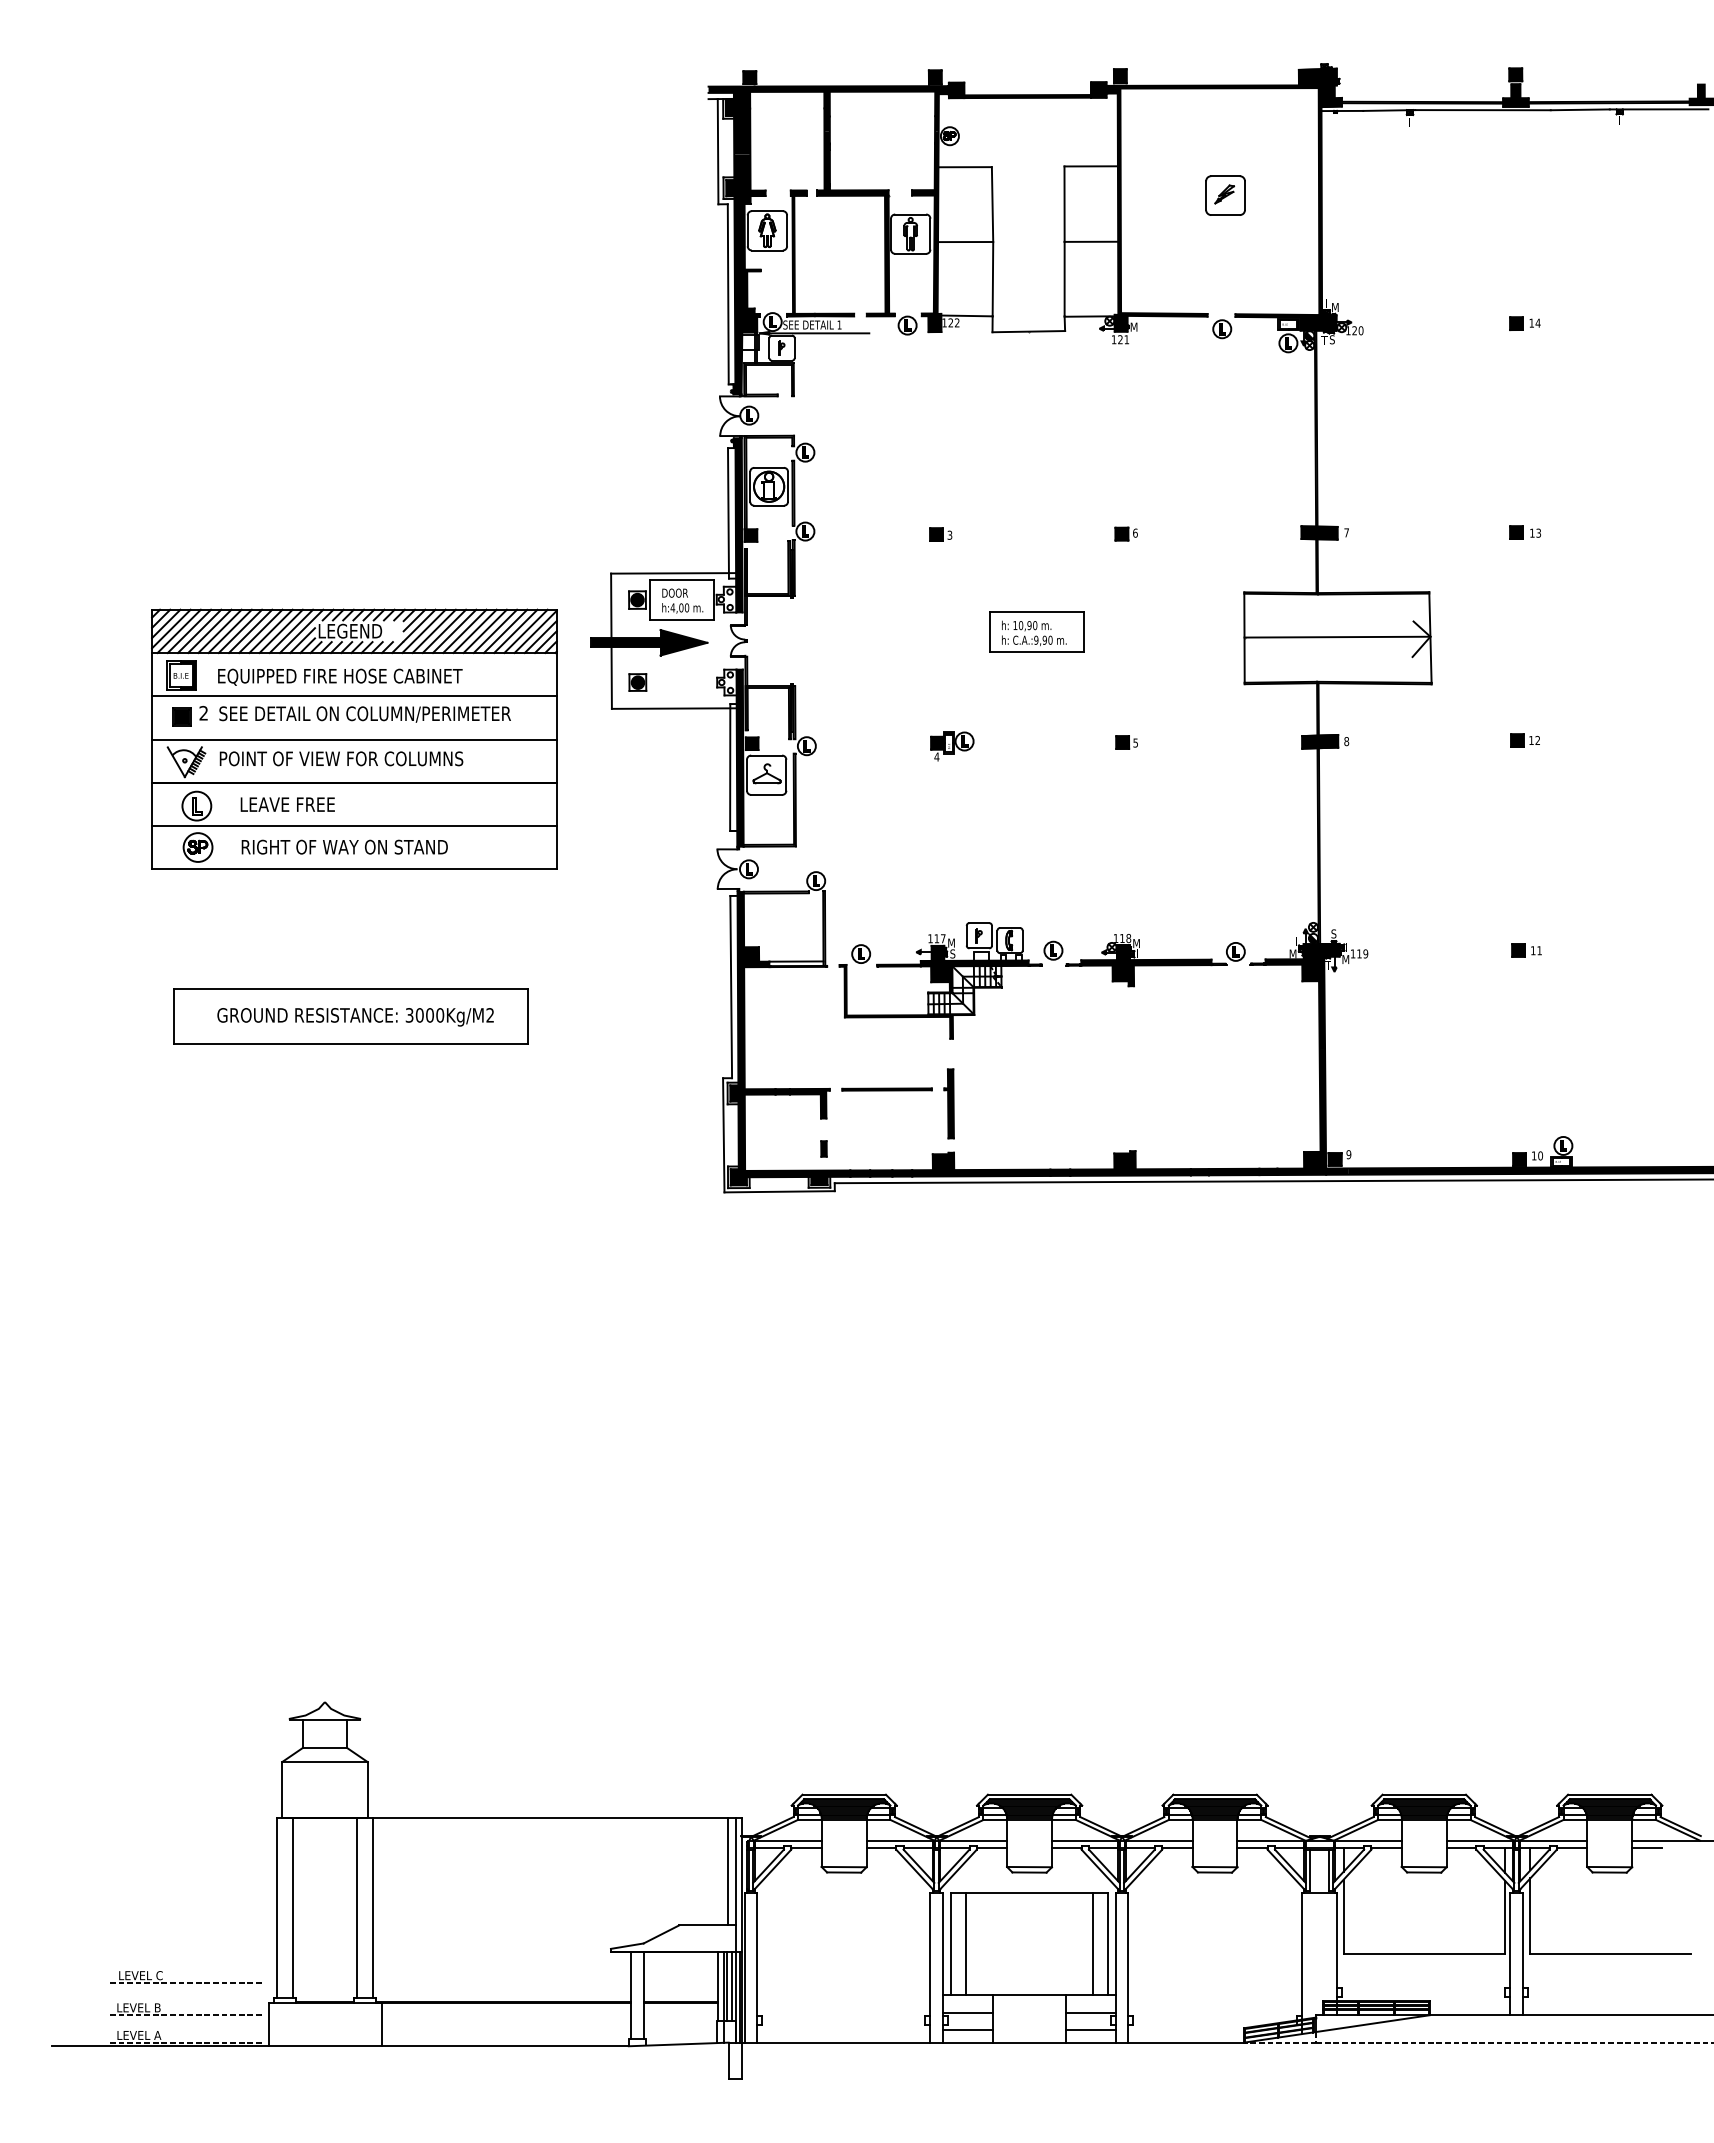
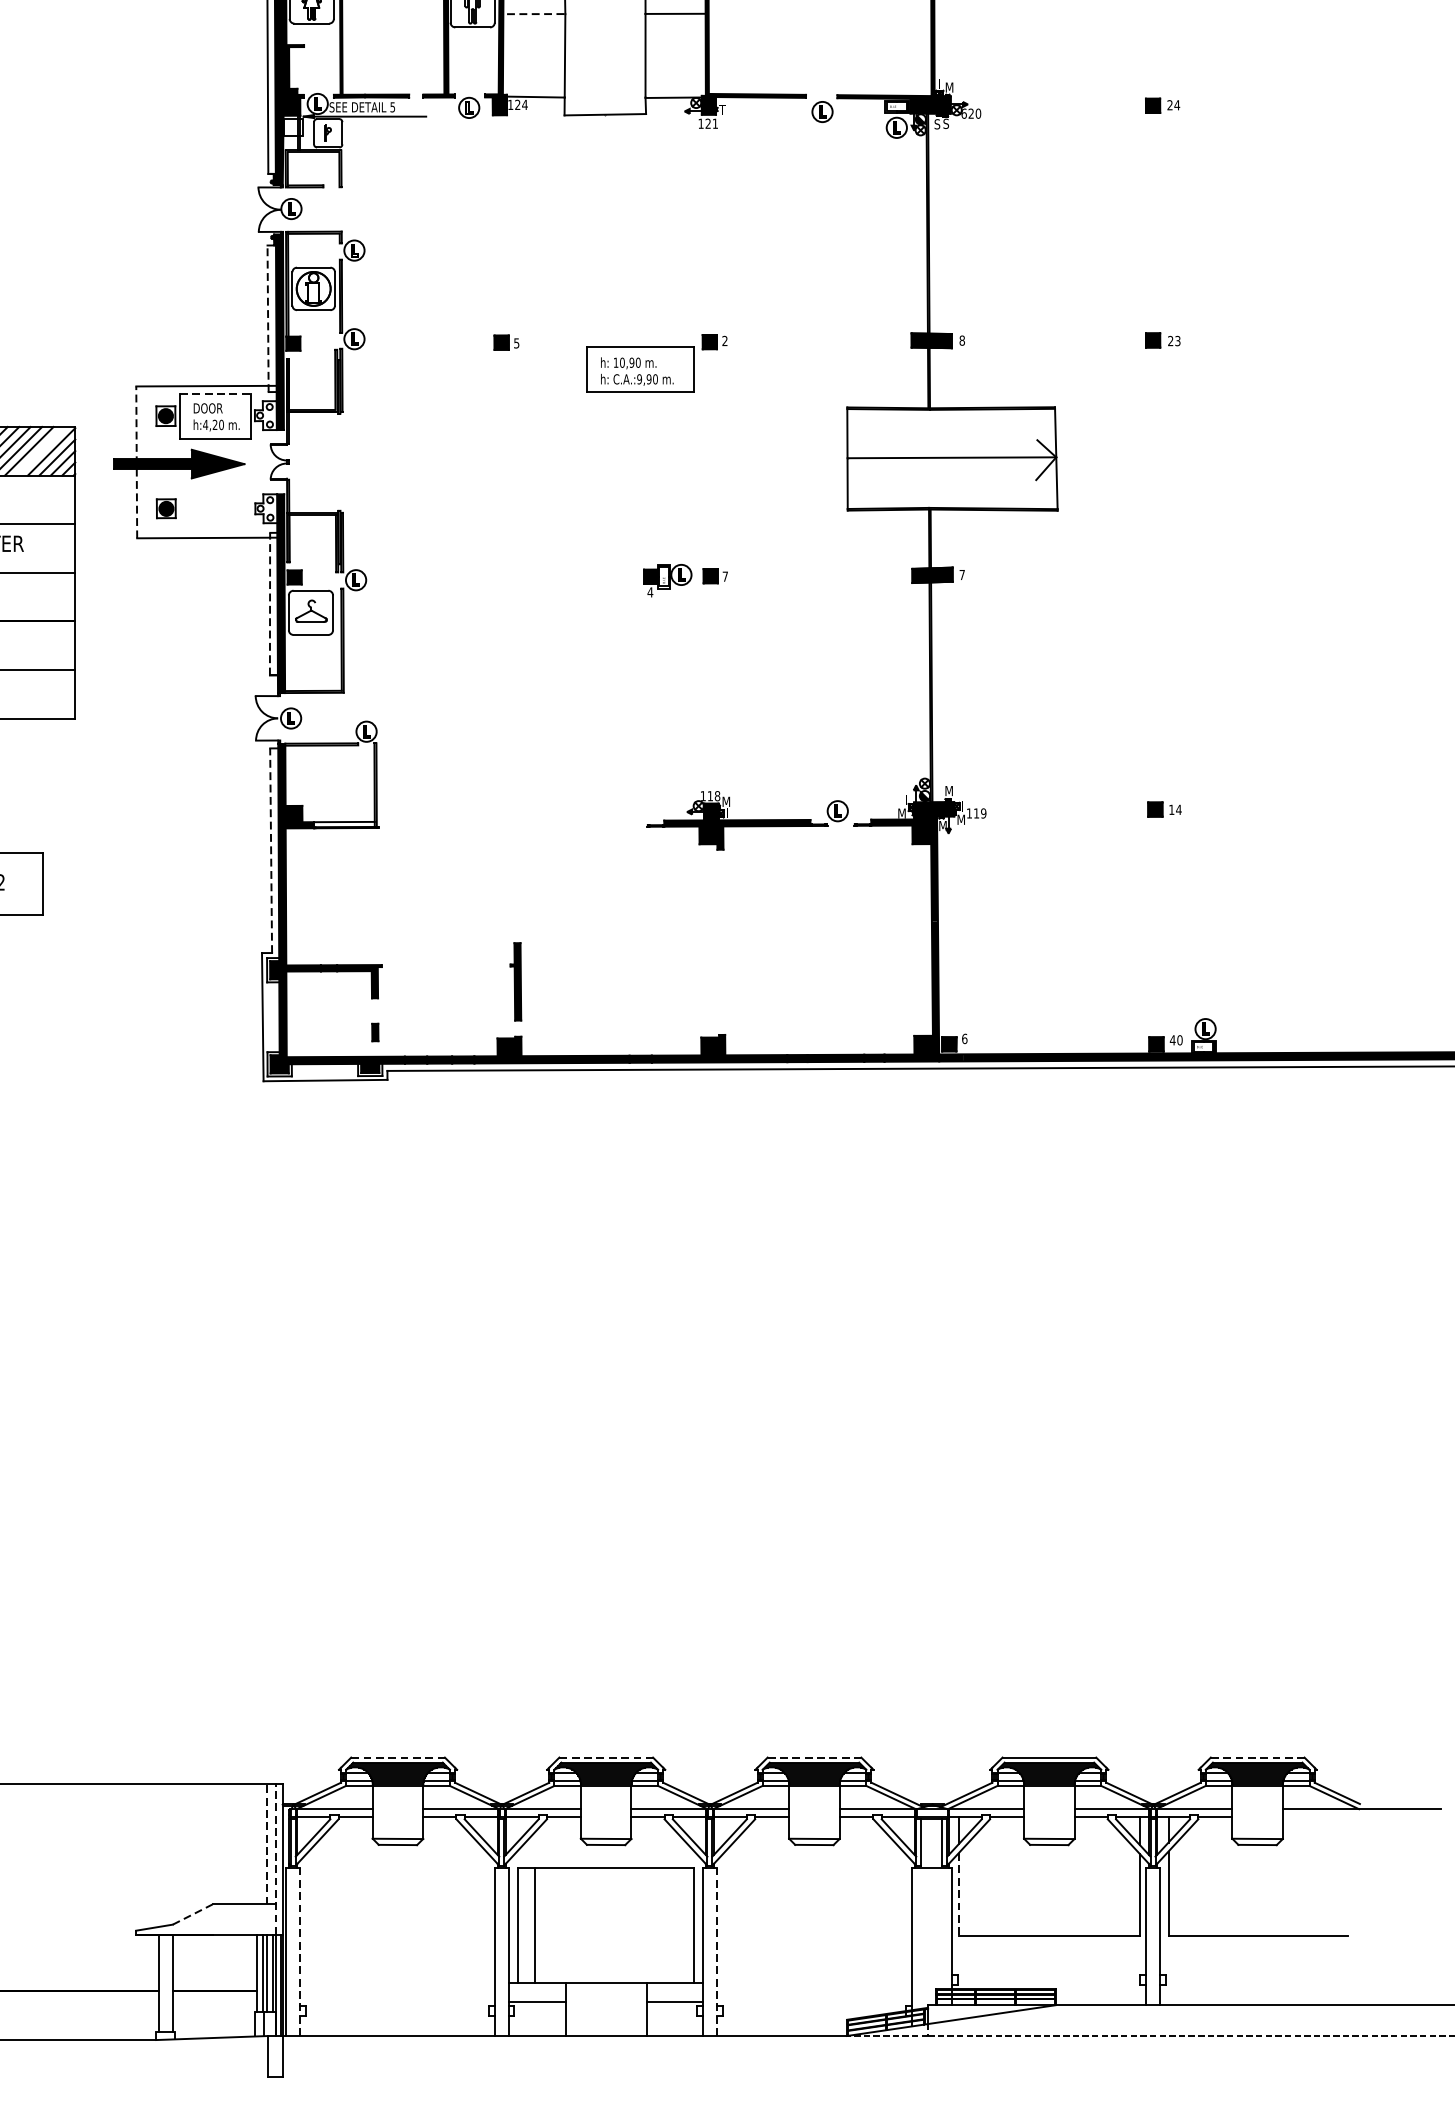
line: (965, 242) -> (534, 14), solid -> dashed
text: (956, 322) -> (524, 104), 122 -> 124
text: (1531, 322) -> (1169, 104), 14 -> 24
text: (839, 324) -> (392, 106), 1 -> 5
text: (1133, 326) -> (722, 108), M -> T
text: (1348, 330) -> (964, 113), 120 -> 620
text: (1324, 339) -> (937, 123), T -> S
line: (728, 512) -> (268, 317), solid -> dashed
text: (1135, 532) -> (725, 340), 6 -> 2
text: (1346, 532) -> (962, 340), 7 -> 8
text: (1532, 532) -> (1170, 340), 13 -> 23
text: (949, 534) -> (516, 342), 3 -> 5
line: (681, 580) -> (215, 394), solid -> dashed
text: (681, 607) -> (215, 424), h:4,00 -> h:4,20
line: (525, 631) -> (40, 451), removed
part: (1036, 631) -> (639, 369), moved
line: (611, 641) -> (136, 462), solid -> dashed
part: (1524, 740) -> (1161, 573), removed
text: (1346, 741) -> (962, 574), 8 -> 7
text: (1135, 742) -> (725, 576), 5 -> 7
part: (952, 746) -> (667, 580), moved
line: (730, 767) -> (270, 604), solid -> dashed
text: (1334, 933) -> (948, 790), S -> M
text: (1539, 950) -> (1178, 809), 11 -> 14
text: (1328, 964) -> (941, 825), T -> M
part: (950, 980) -> (517, 843), removed
line: (731, 986) -> (271, 850), solid -> dashed
line: (886, 1089) -> (445, 965), removed
text: (1348, 1154) -> (964, 1038), 9 -> 6
text: (1533, 1155) -> (1172, 1039), 10 -> 40
line: (844, 1794) -> (398, 1757), solid -> dashed
line: (1029, 1794) -> (606, 1757), solid -> dashed
line: (1215, 1794) -> (814, 1757), solid -> dashed
line: (1609, 1794) -> (1257, 1757), solid -> dashed
line: (1647, 1847) -> (1300, 1816), removed
line: (727, 1871) -> (266, 1843), solid -> dashed
line: (735, 1884) -> (275, 1858), solid -> dashed
line: (1343, 1917) -> (958, 1895), solid -> dashed
line: (661, 1934) -> (192, 1914), solid -> dashed
line: (1092, 1943) -> (676, 1924), removed
line: (757, 1967) -> (300, 1951), solid -> dashed
line: (1128, 1967) -> (717, 1951), solid -> dashed
line: (967, 2029) -> (536, 2021), removed
line: (1090, 2029) -> (674, 2021), removed

